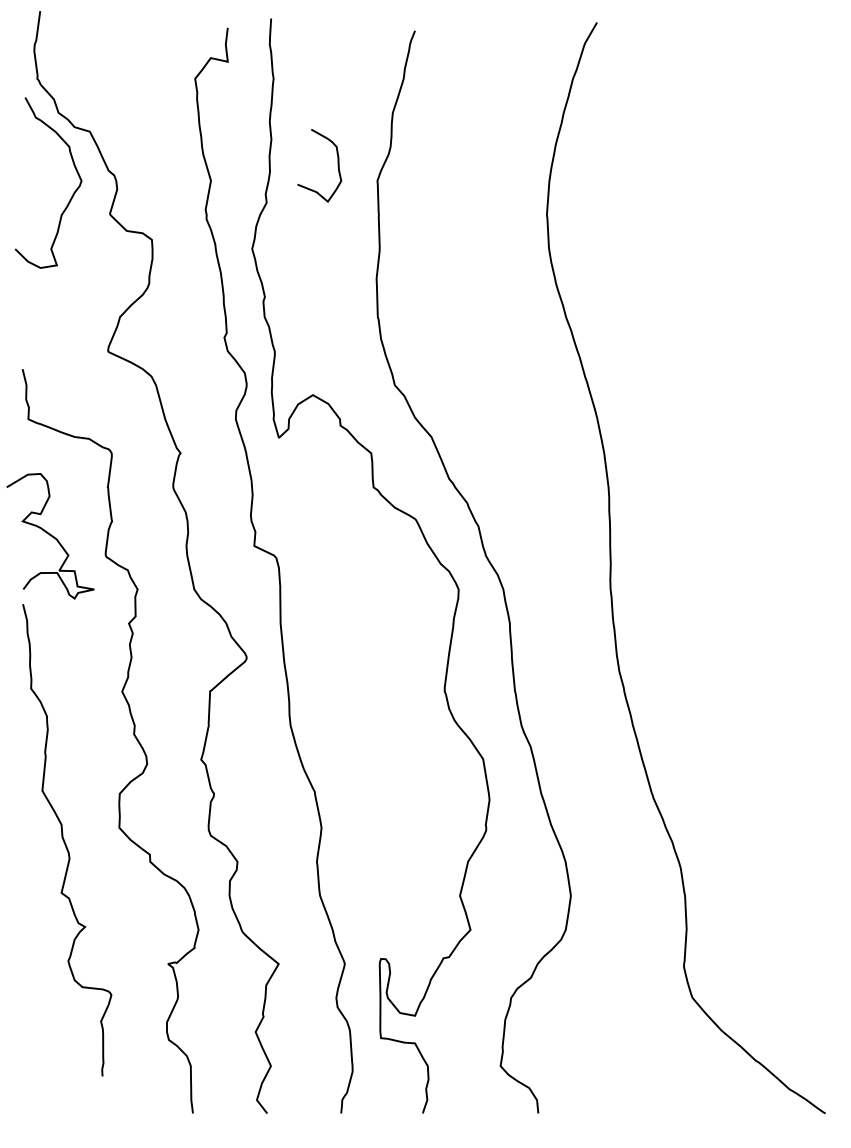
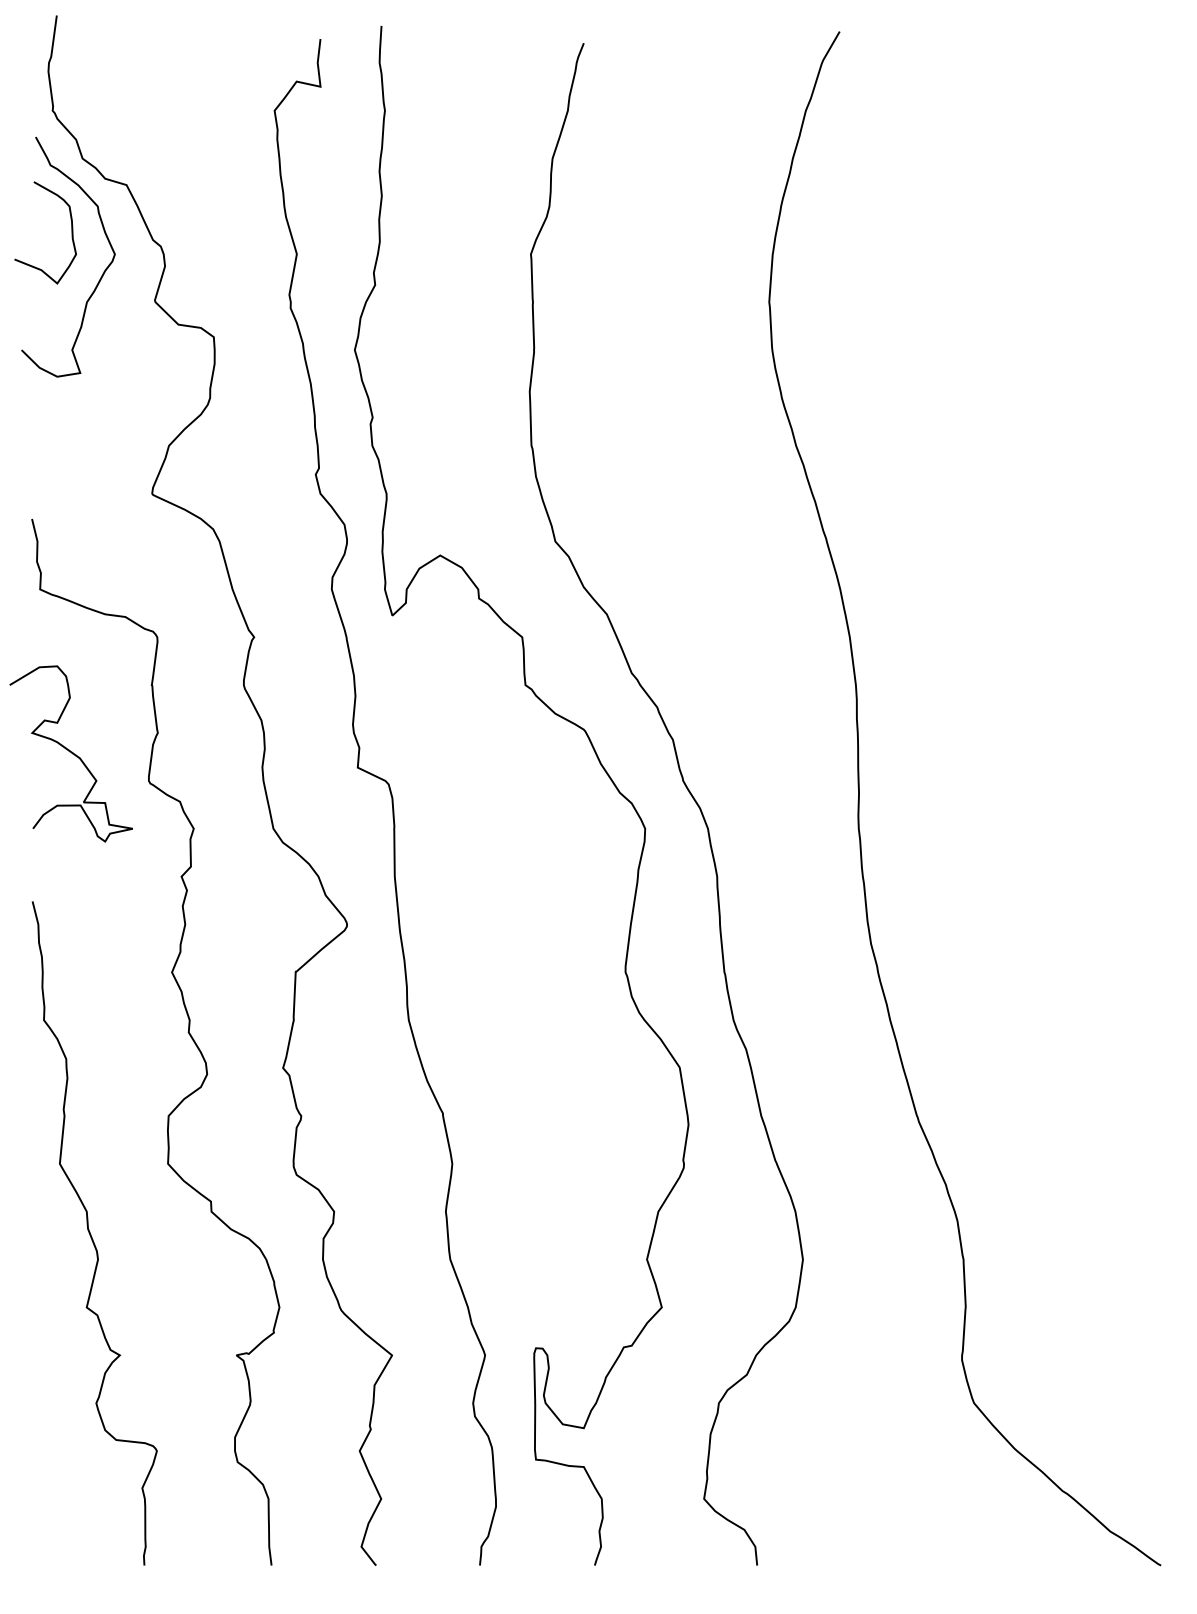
curve: (338, 165) -> (71, 232), moved
curve: (64, 841) -> (91, 1234), moved

